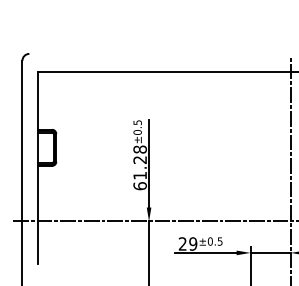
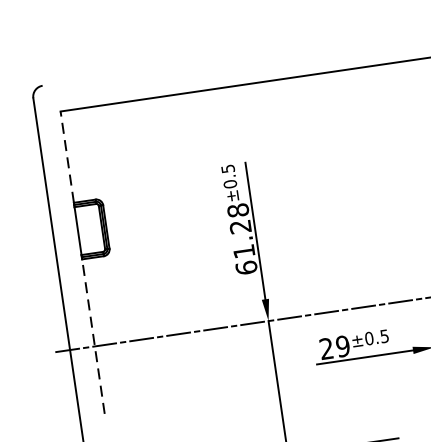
line: (38, 100) -> (67, 156), solid -> dashed
line: (38, 214) -> (93, 335), solid -> dashed

